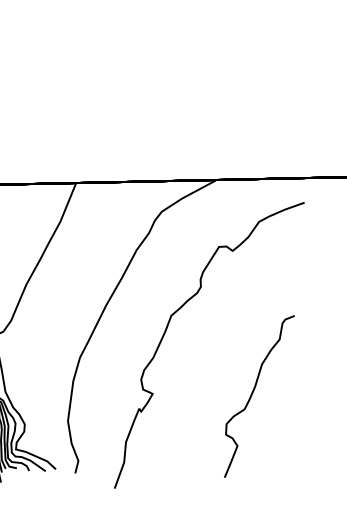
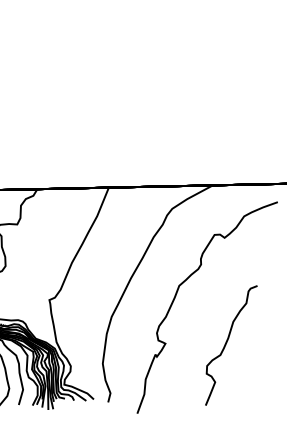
part: (259, 396) -> (231, 345), moved

